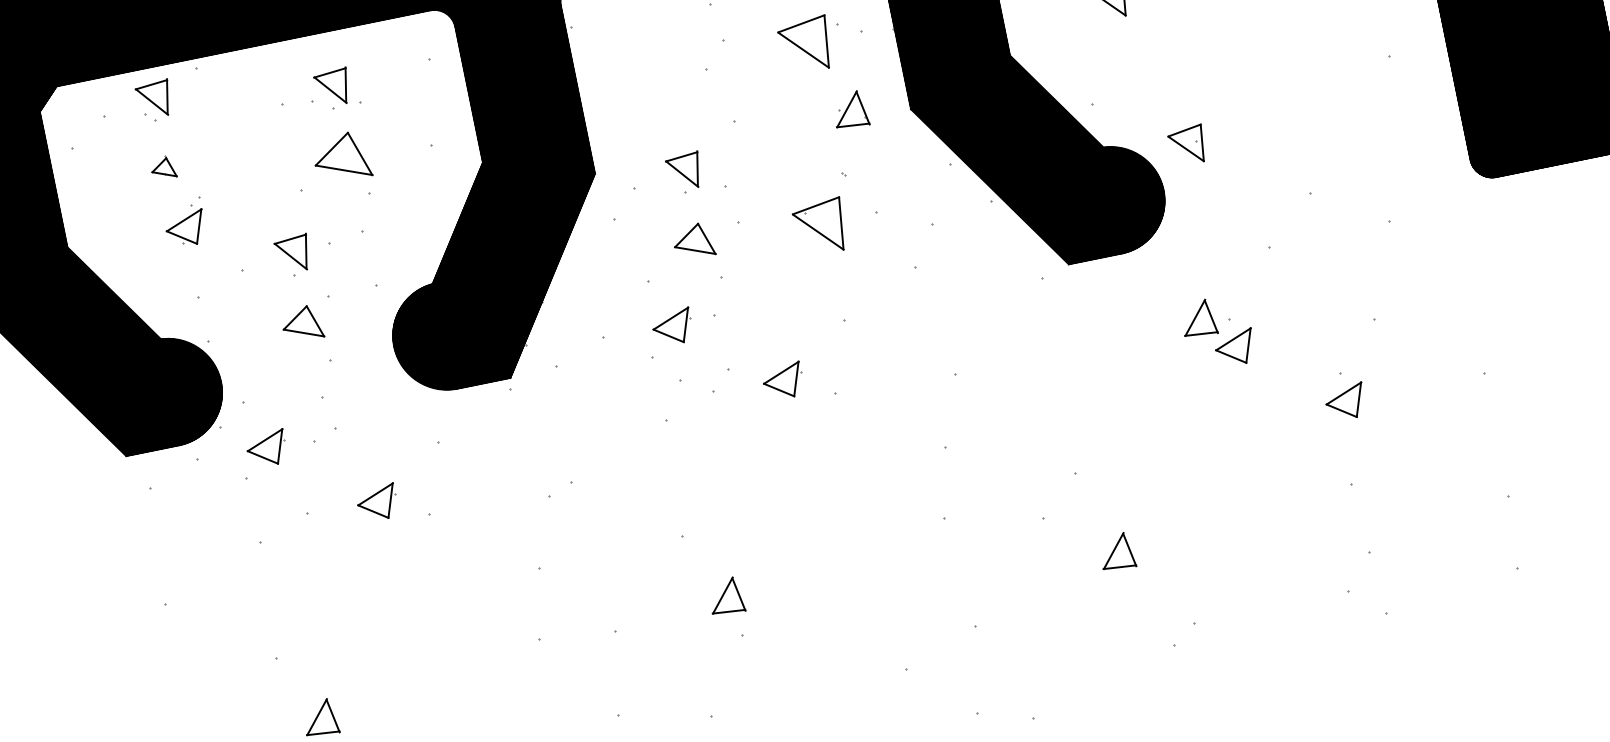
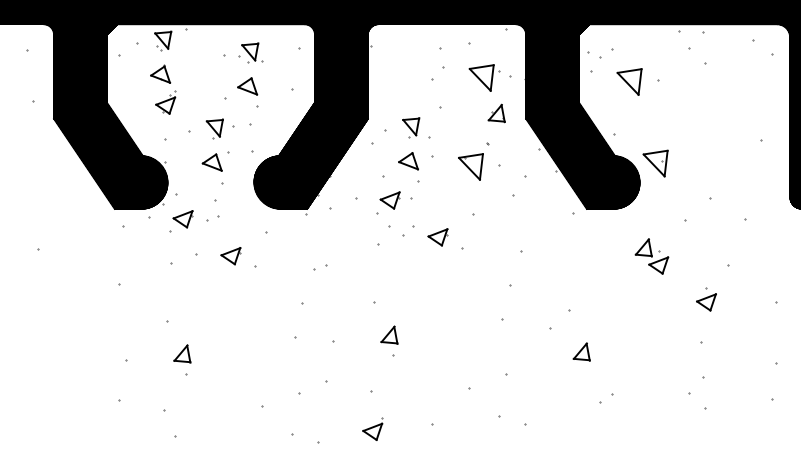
part: (1187, 145) -> (655, 163), size x1.43
part: (341, 157) -> (247, 86), size x0.71
part: (162, 167) -> (160, 73), size x1.67

